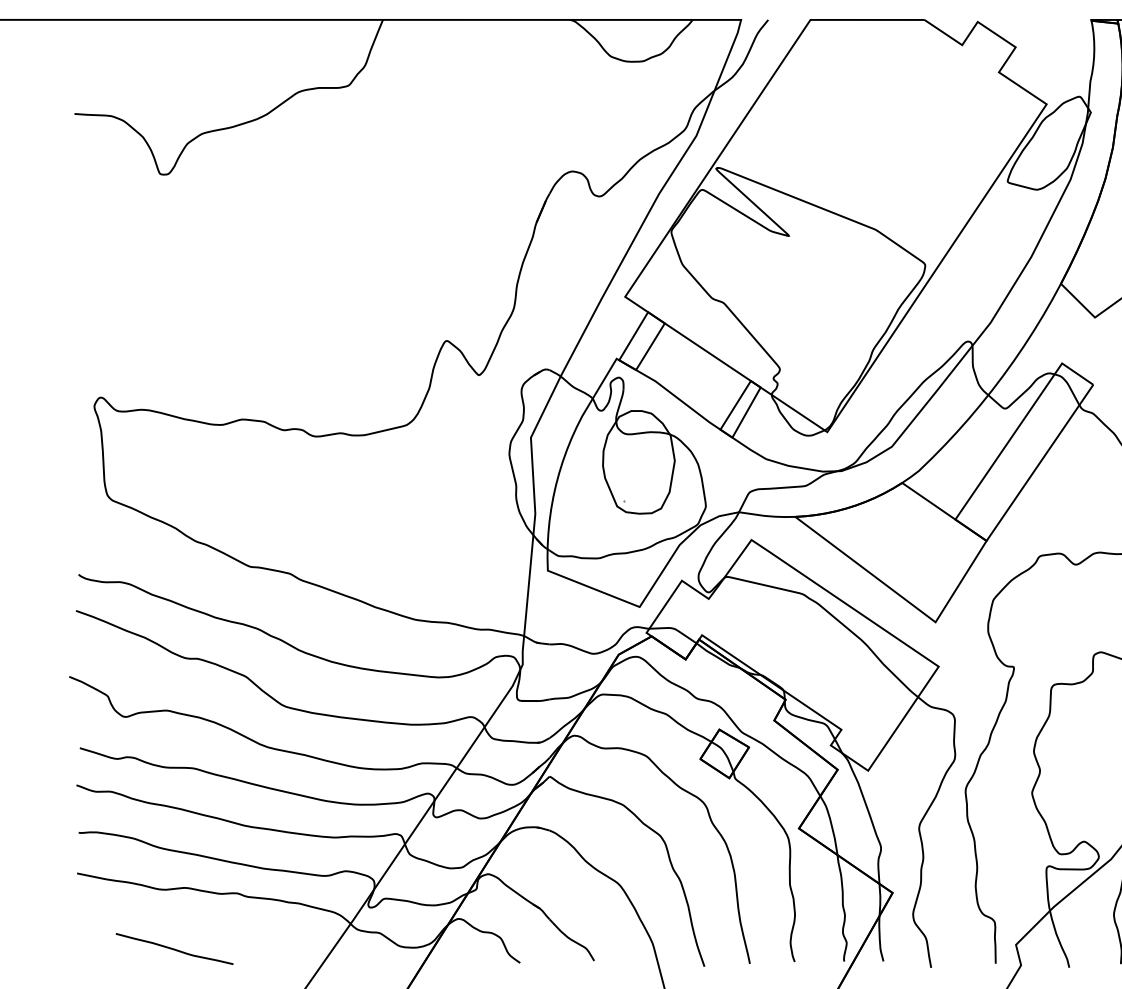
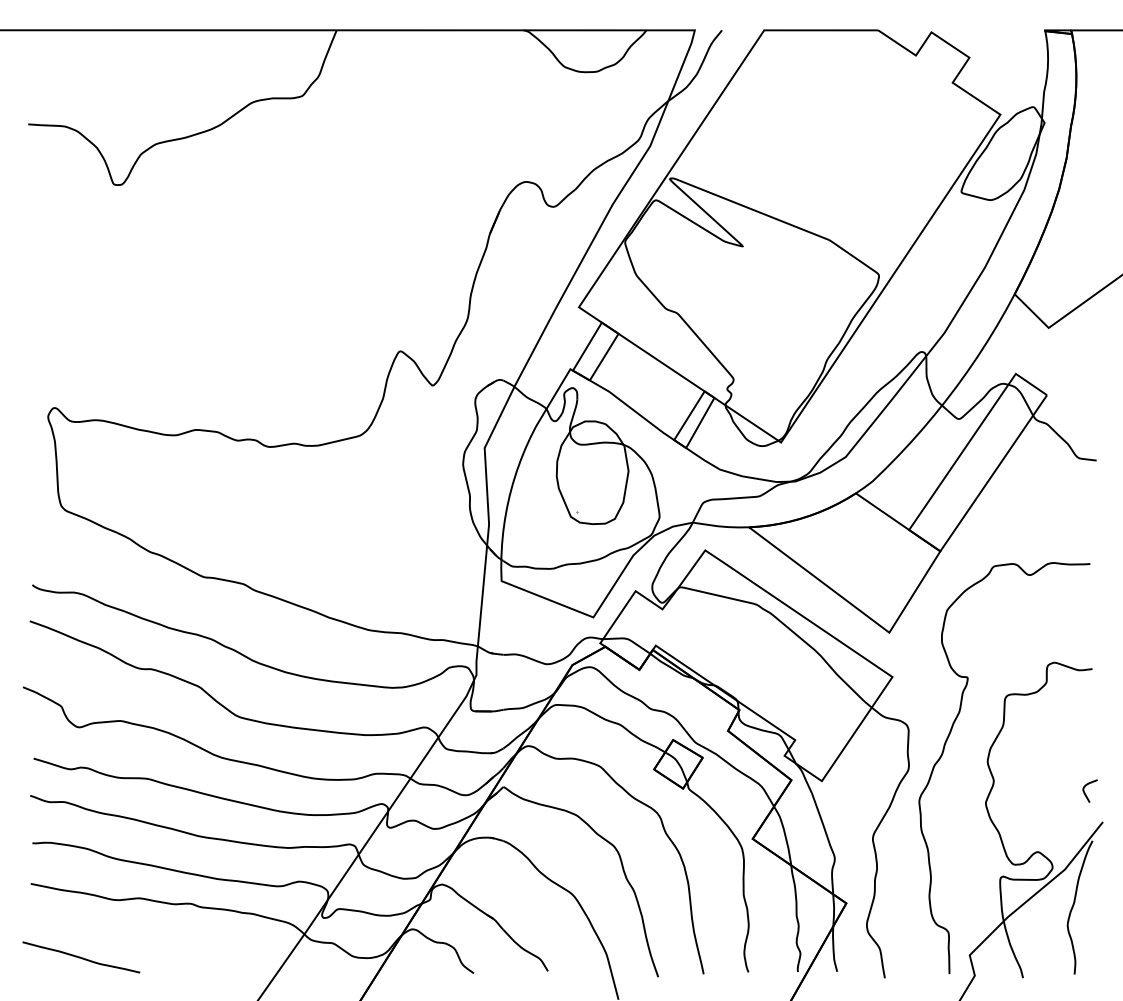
curve: (174, 949) -> (81, 957), moved

